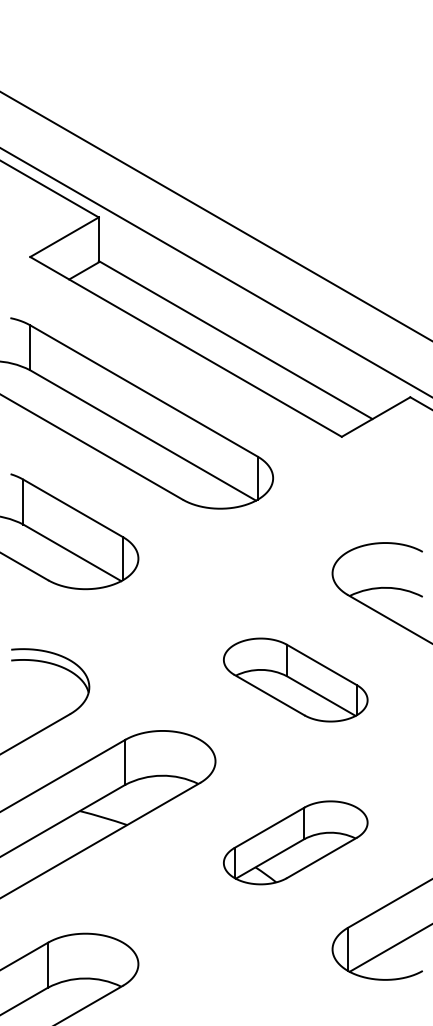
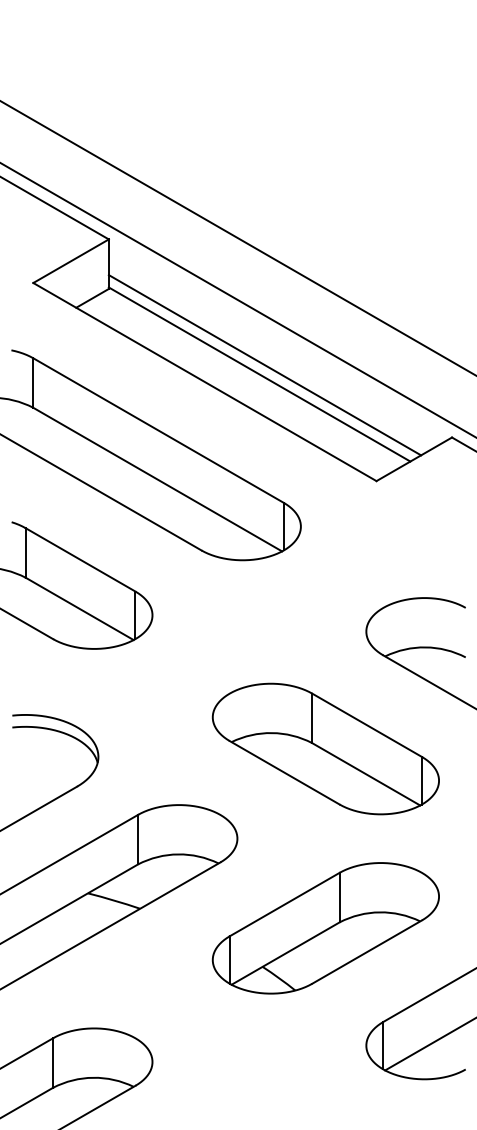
line: (240, 331) -> (264, 365), added
part: (295, 679) -> (325, 748), size x1.43
part: (295, 842) -> (325, 928), size x1.43

